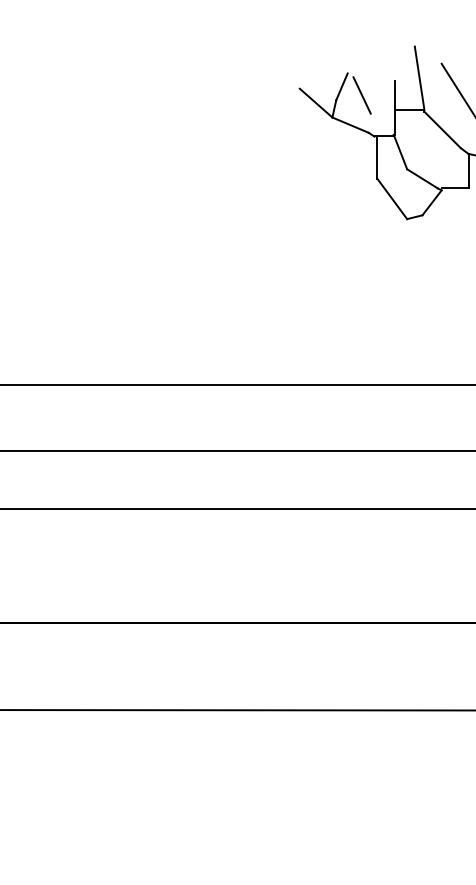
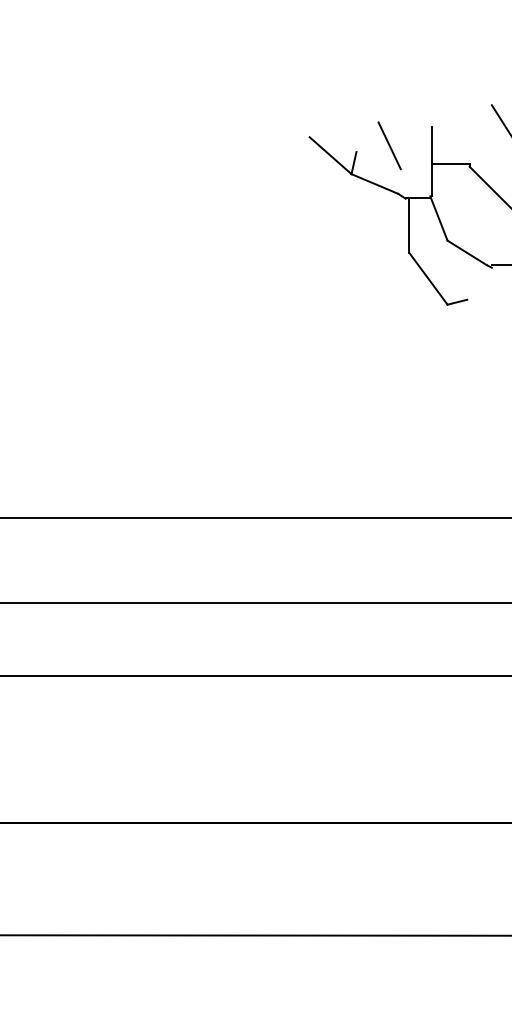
line: (419, 77) -> (463, 122), removed
line: (341, 86) -> (363, 134), removed
line: (431, 202) -> (478, 283), removed

